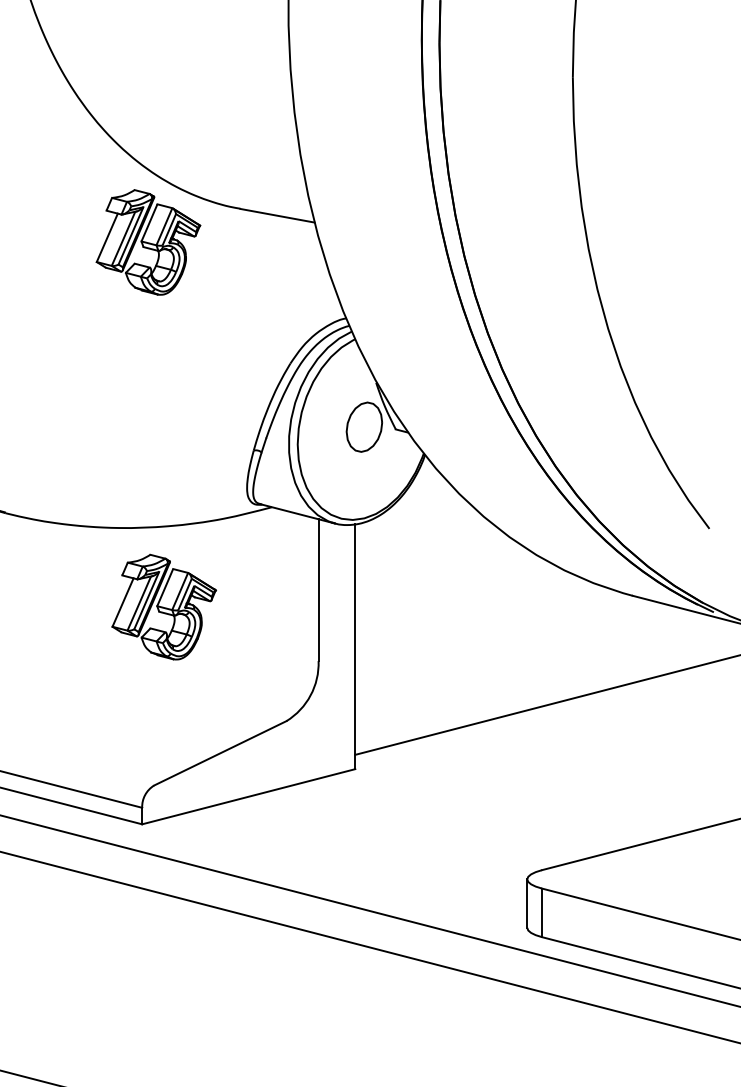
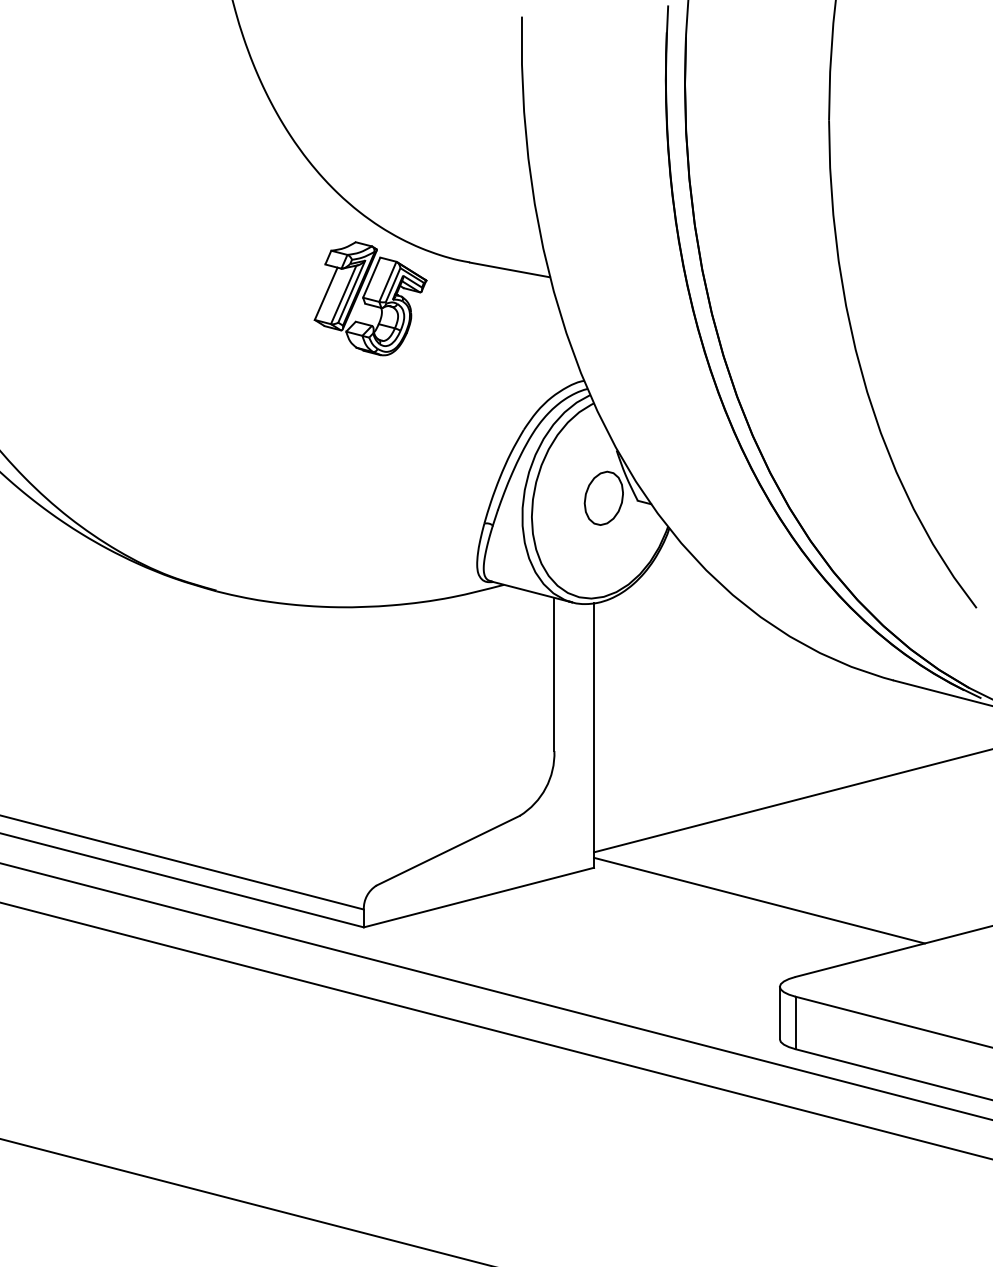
part: (164, 606) -> (387, 692), removed
line: (508, 799) -> (759, 900), added

